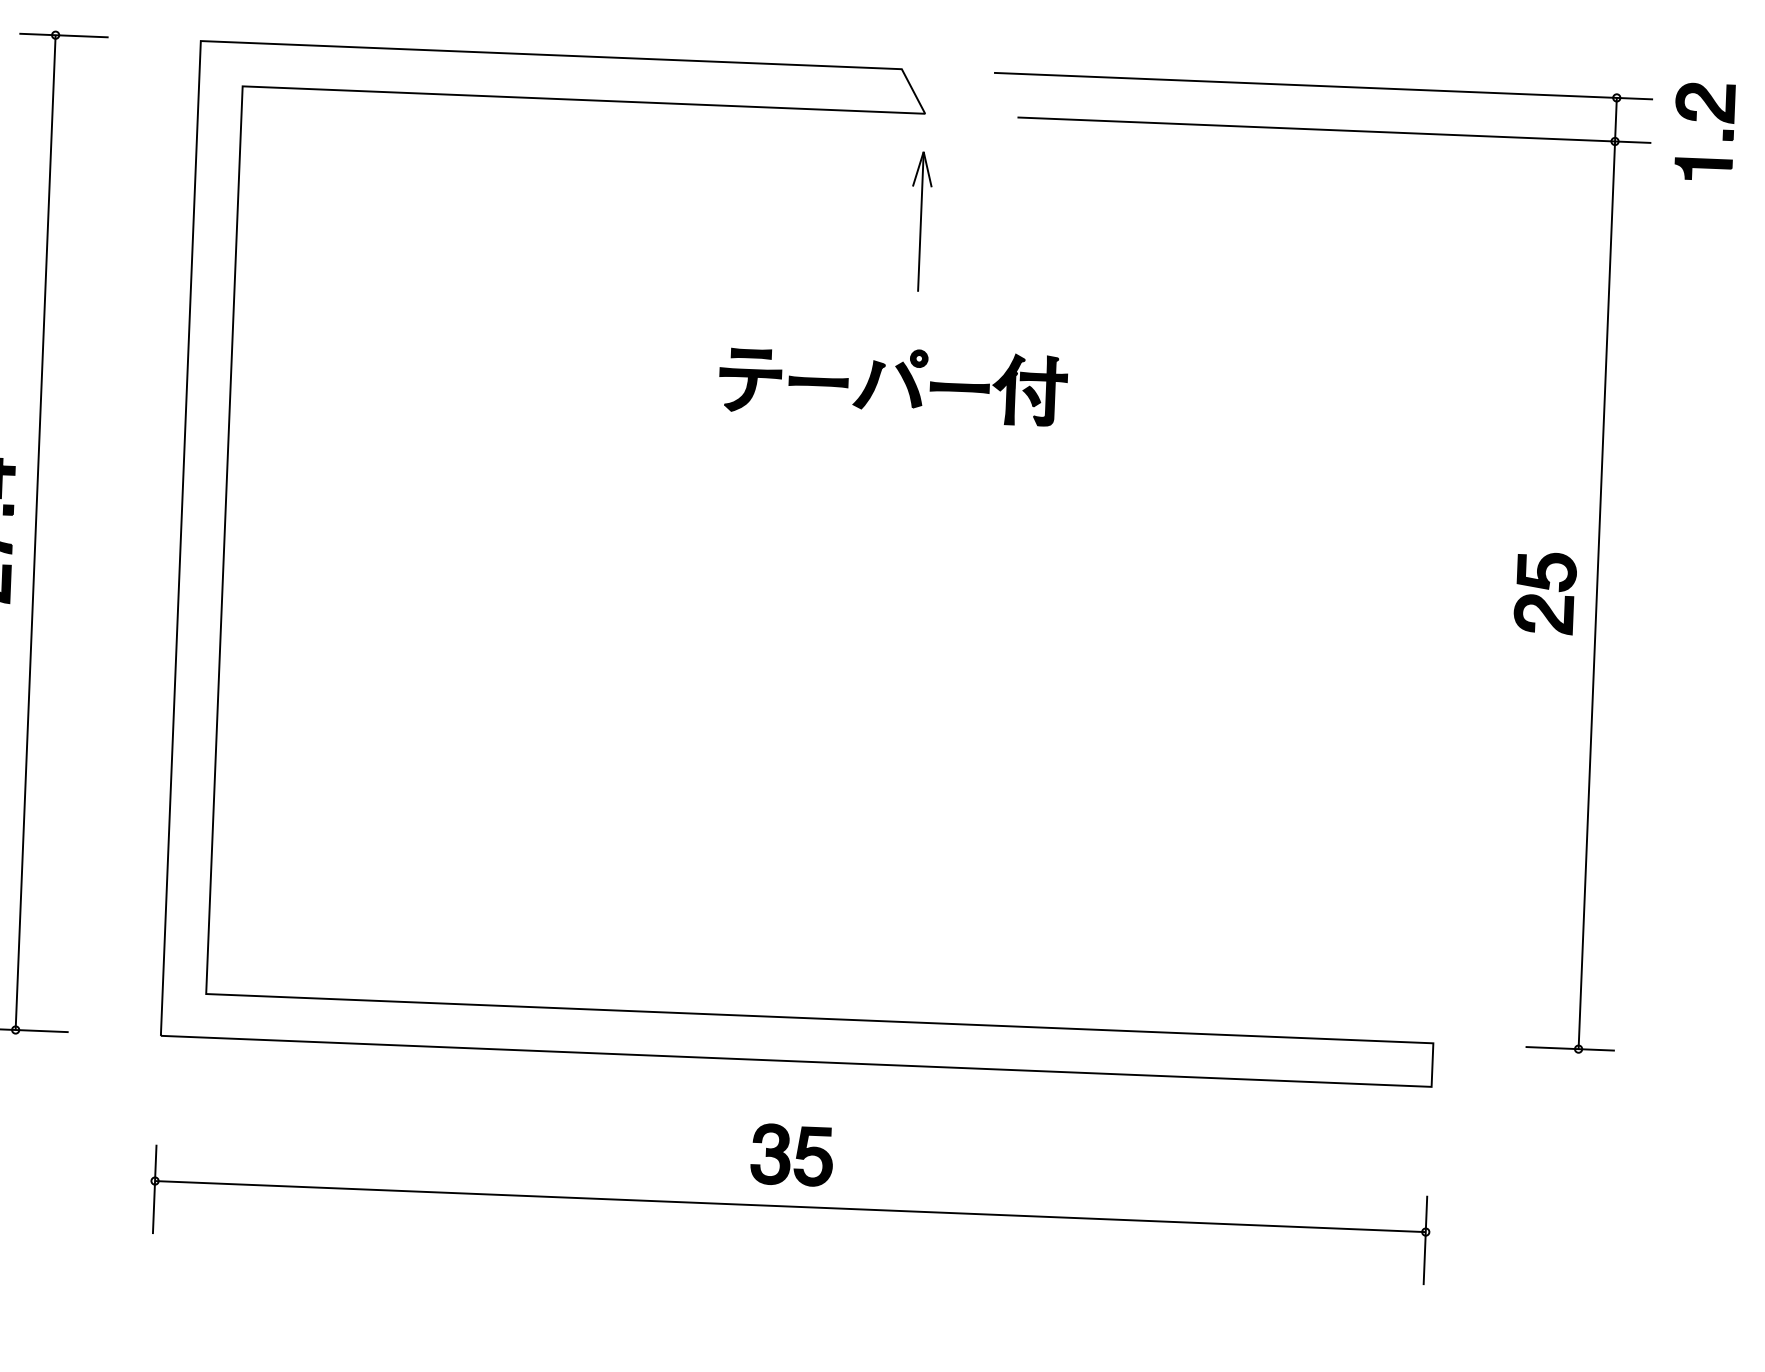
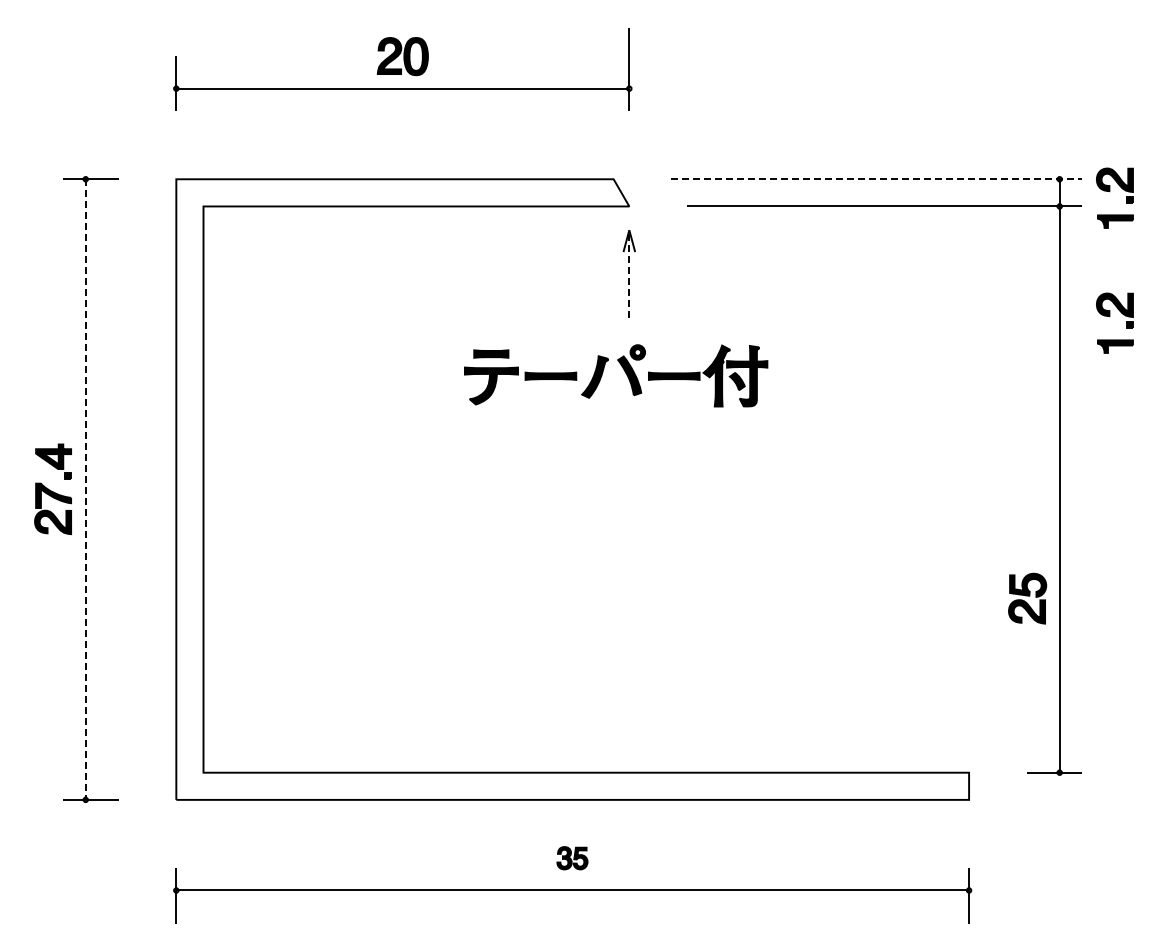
line: (1323, 86) -> (876, 179), solid -> dashed
line: (921, 221) -> (629, 273), solid -> dashed
part: (1689, 321) -> (1110, 316), added
part: (893, 383) -> (616, 375), size x1.4
line: (35, 534) -> (85, 490), solid -> dashed
part: (1545, 593) -> (1027, 598), moved
part: (792, 1153) -> (572, 857), size x0.6

